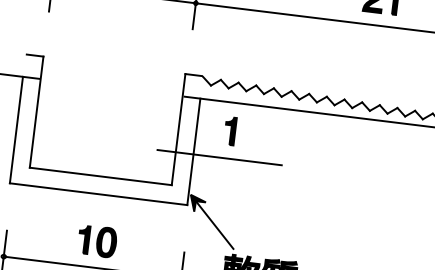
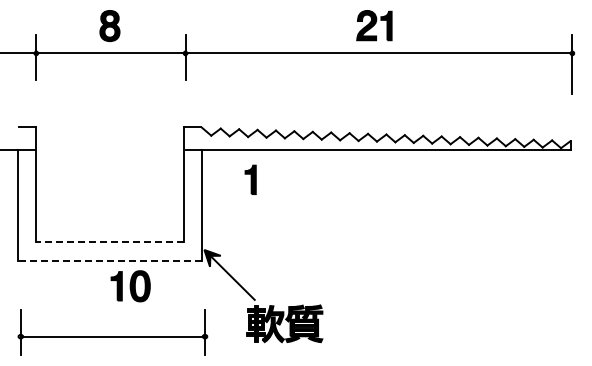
part: (230, 130) -> (250, 179), moved
line: (218, 157) -> (228, 208), removed
line: (100, 176) -> (109, 242), solid -> dashed
line: (98, 193) -> (109, 260), solid -> dashed
part: (97, 241) -> (130, 286), moved

